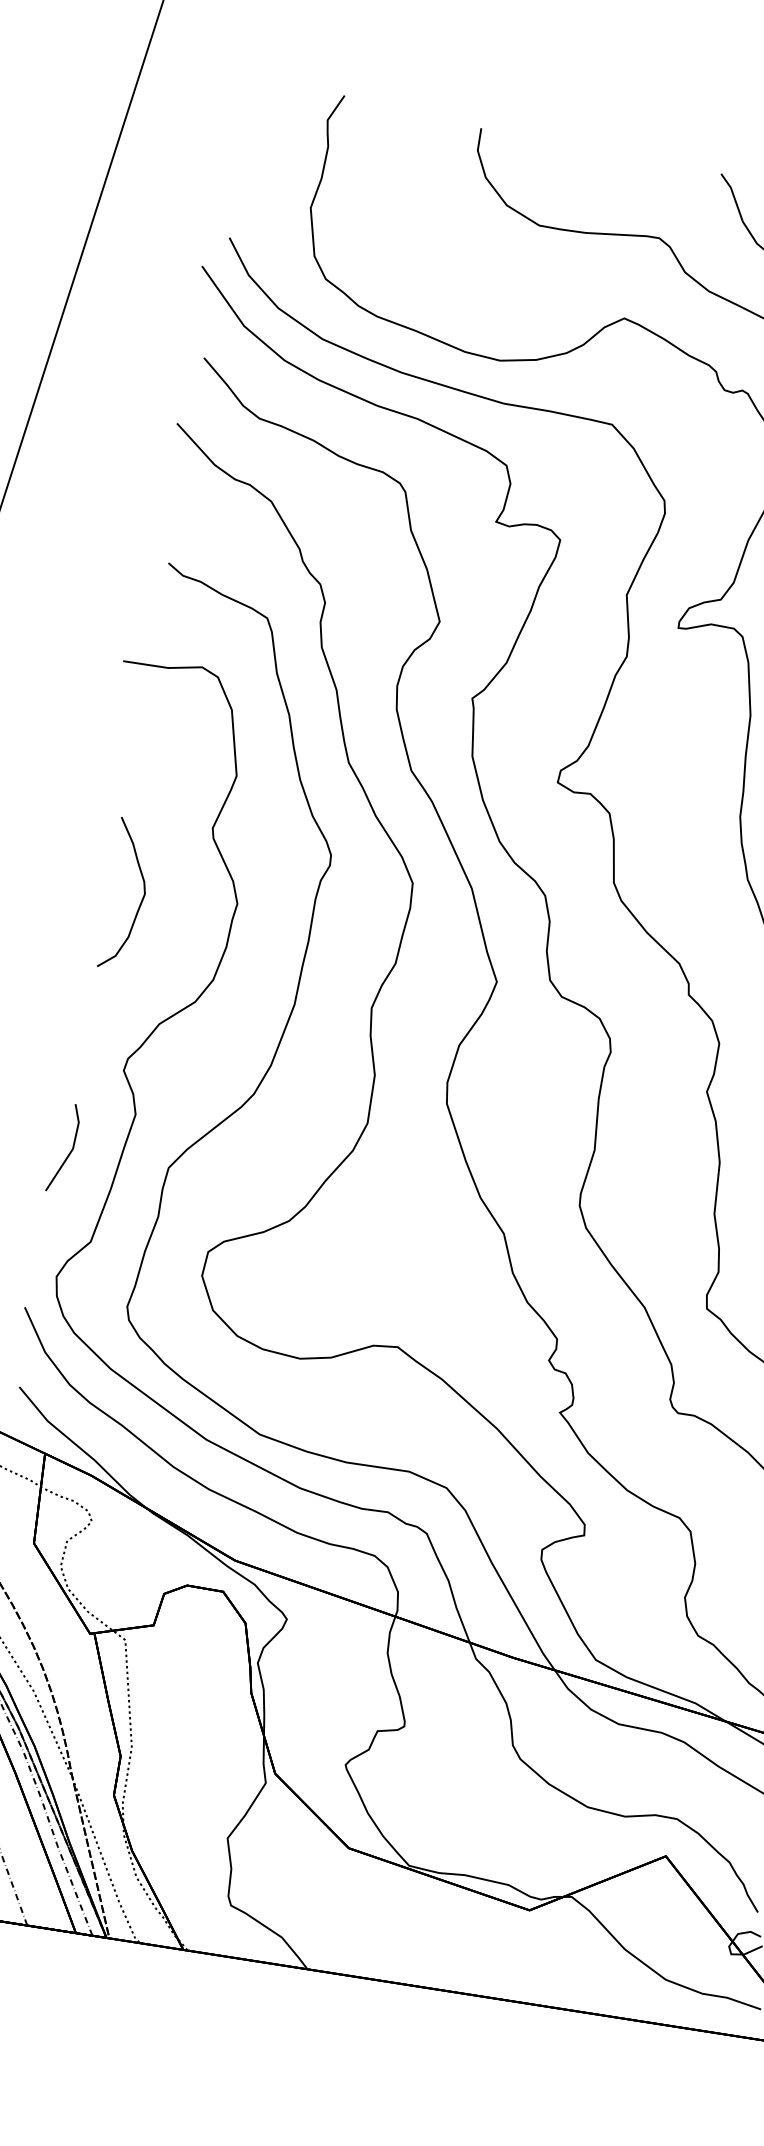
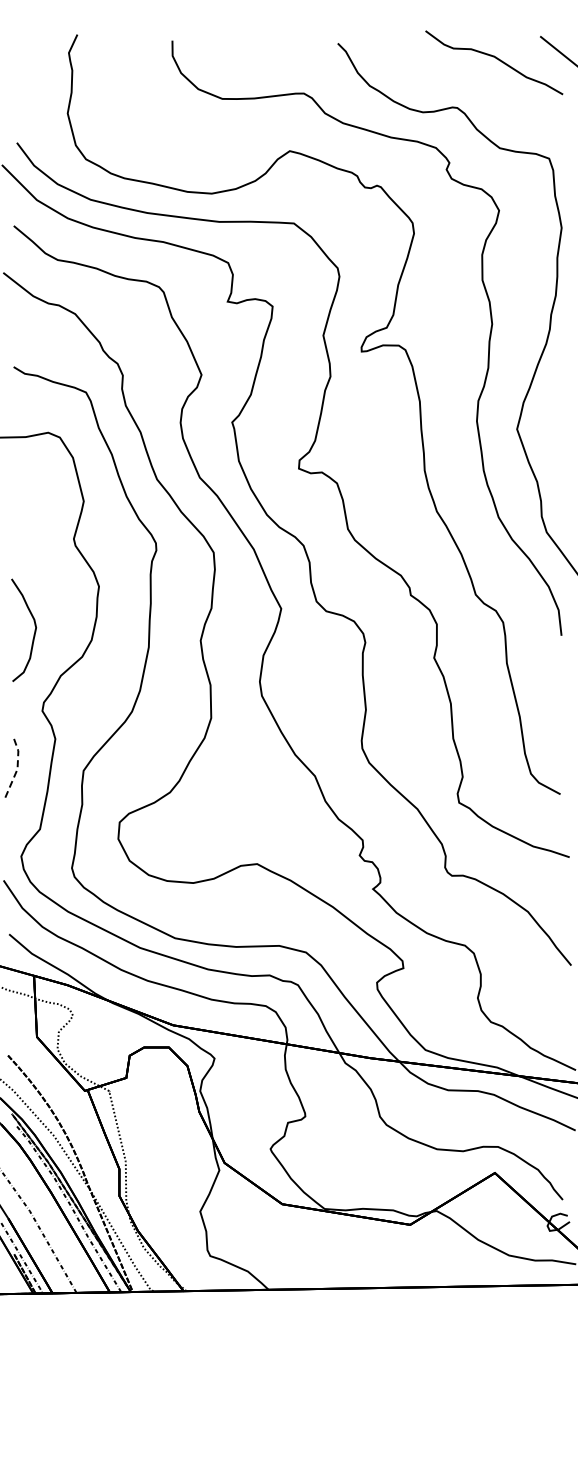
curve: (139, 903) -> (33, 634), moved
line: (72, 1149) -> (17, 769), solid -> dashed

